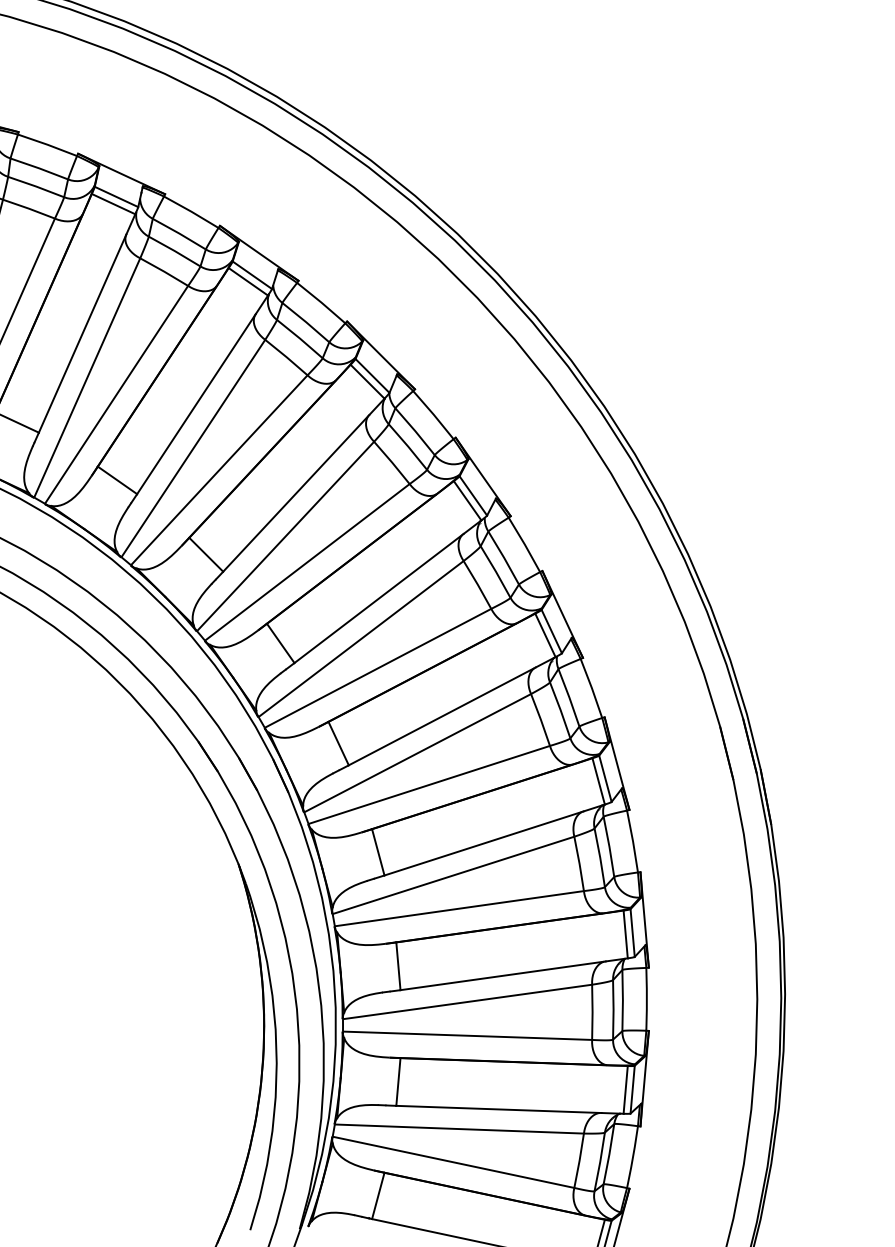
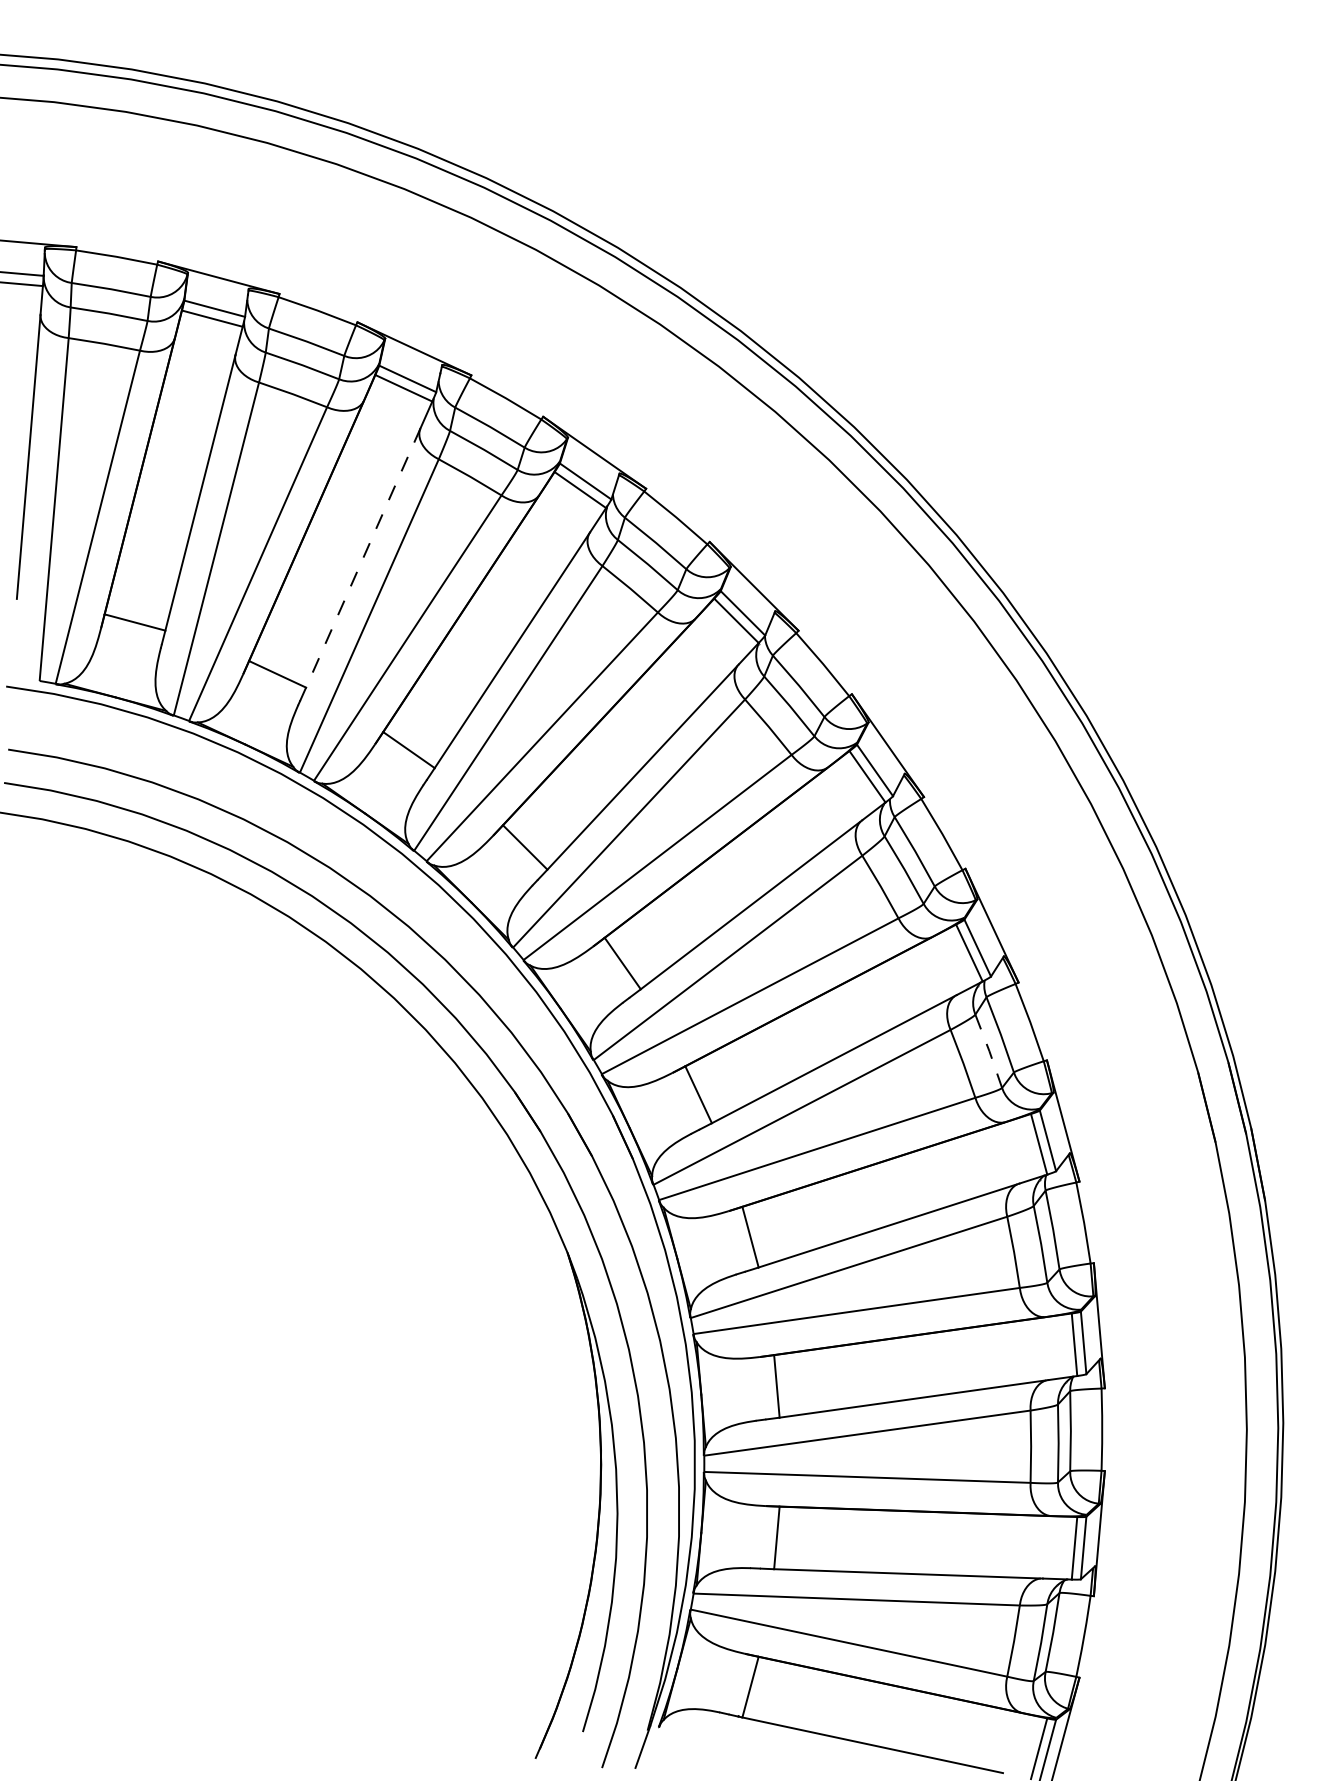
line: (82, 333) -> (363, 557), solid -> dashed
line: (560, 710) -> (989, 1051), solid -> dashed

